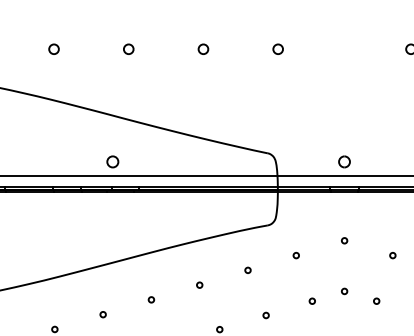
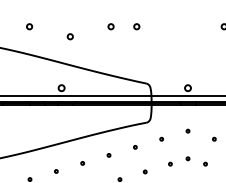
circle: (127, 48) -> (69, 36), moved
circle: (277, 48) -> (136, 26), moved

